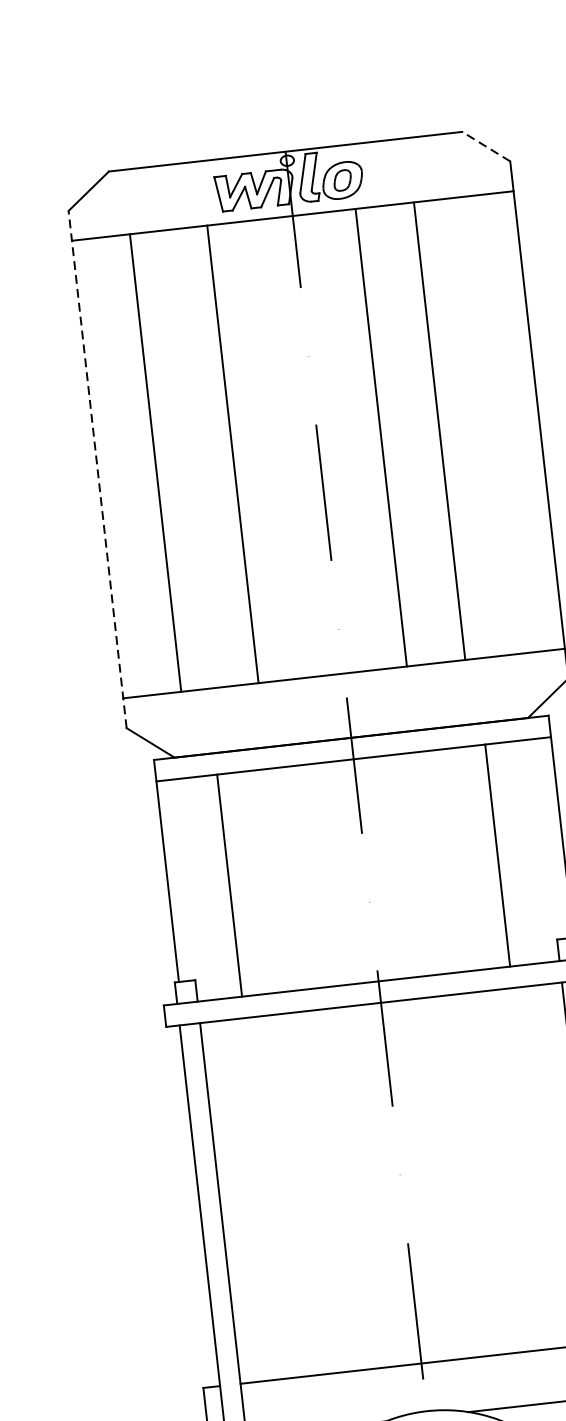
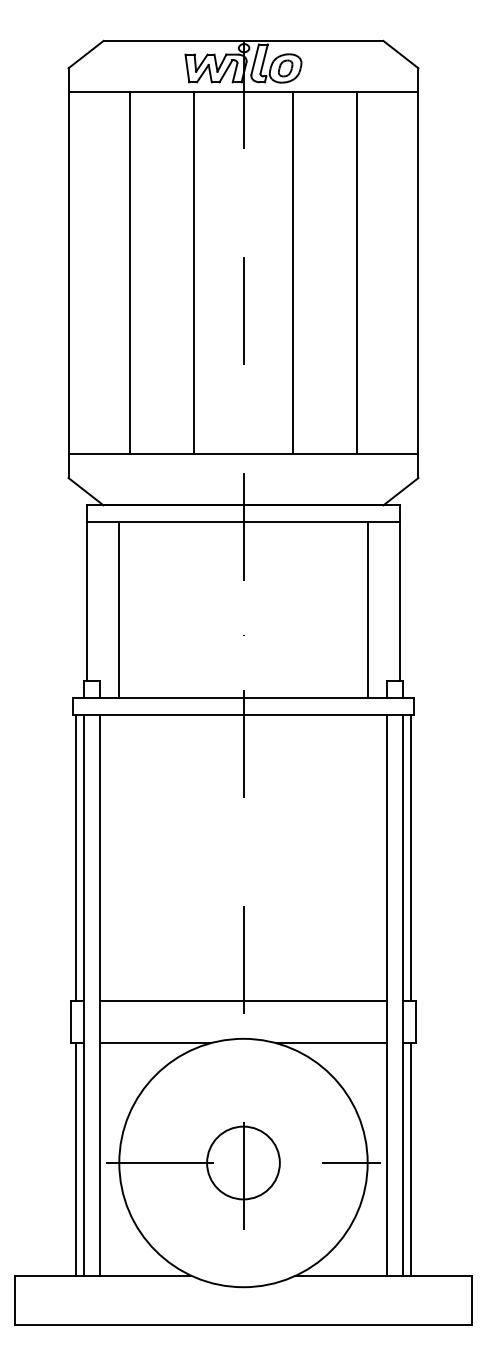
line: (485, 146) -> (400, 54), dashed -> solid
line: (439, 430) -> (356, 272), moved
line: (232, 453) -> (193, 272), moved
line: (155, 462) -> (130, 272), moved
line: (97, 469) -> (68, 273), dashed -> solid
line: (497, 855) -> (367, 610), moved
line: (229, 885) -> (119, 610), moved
line: (190, 1207) -> (76, 858), added

